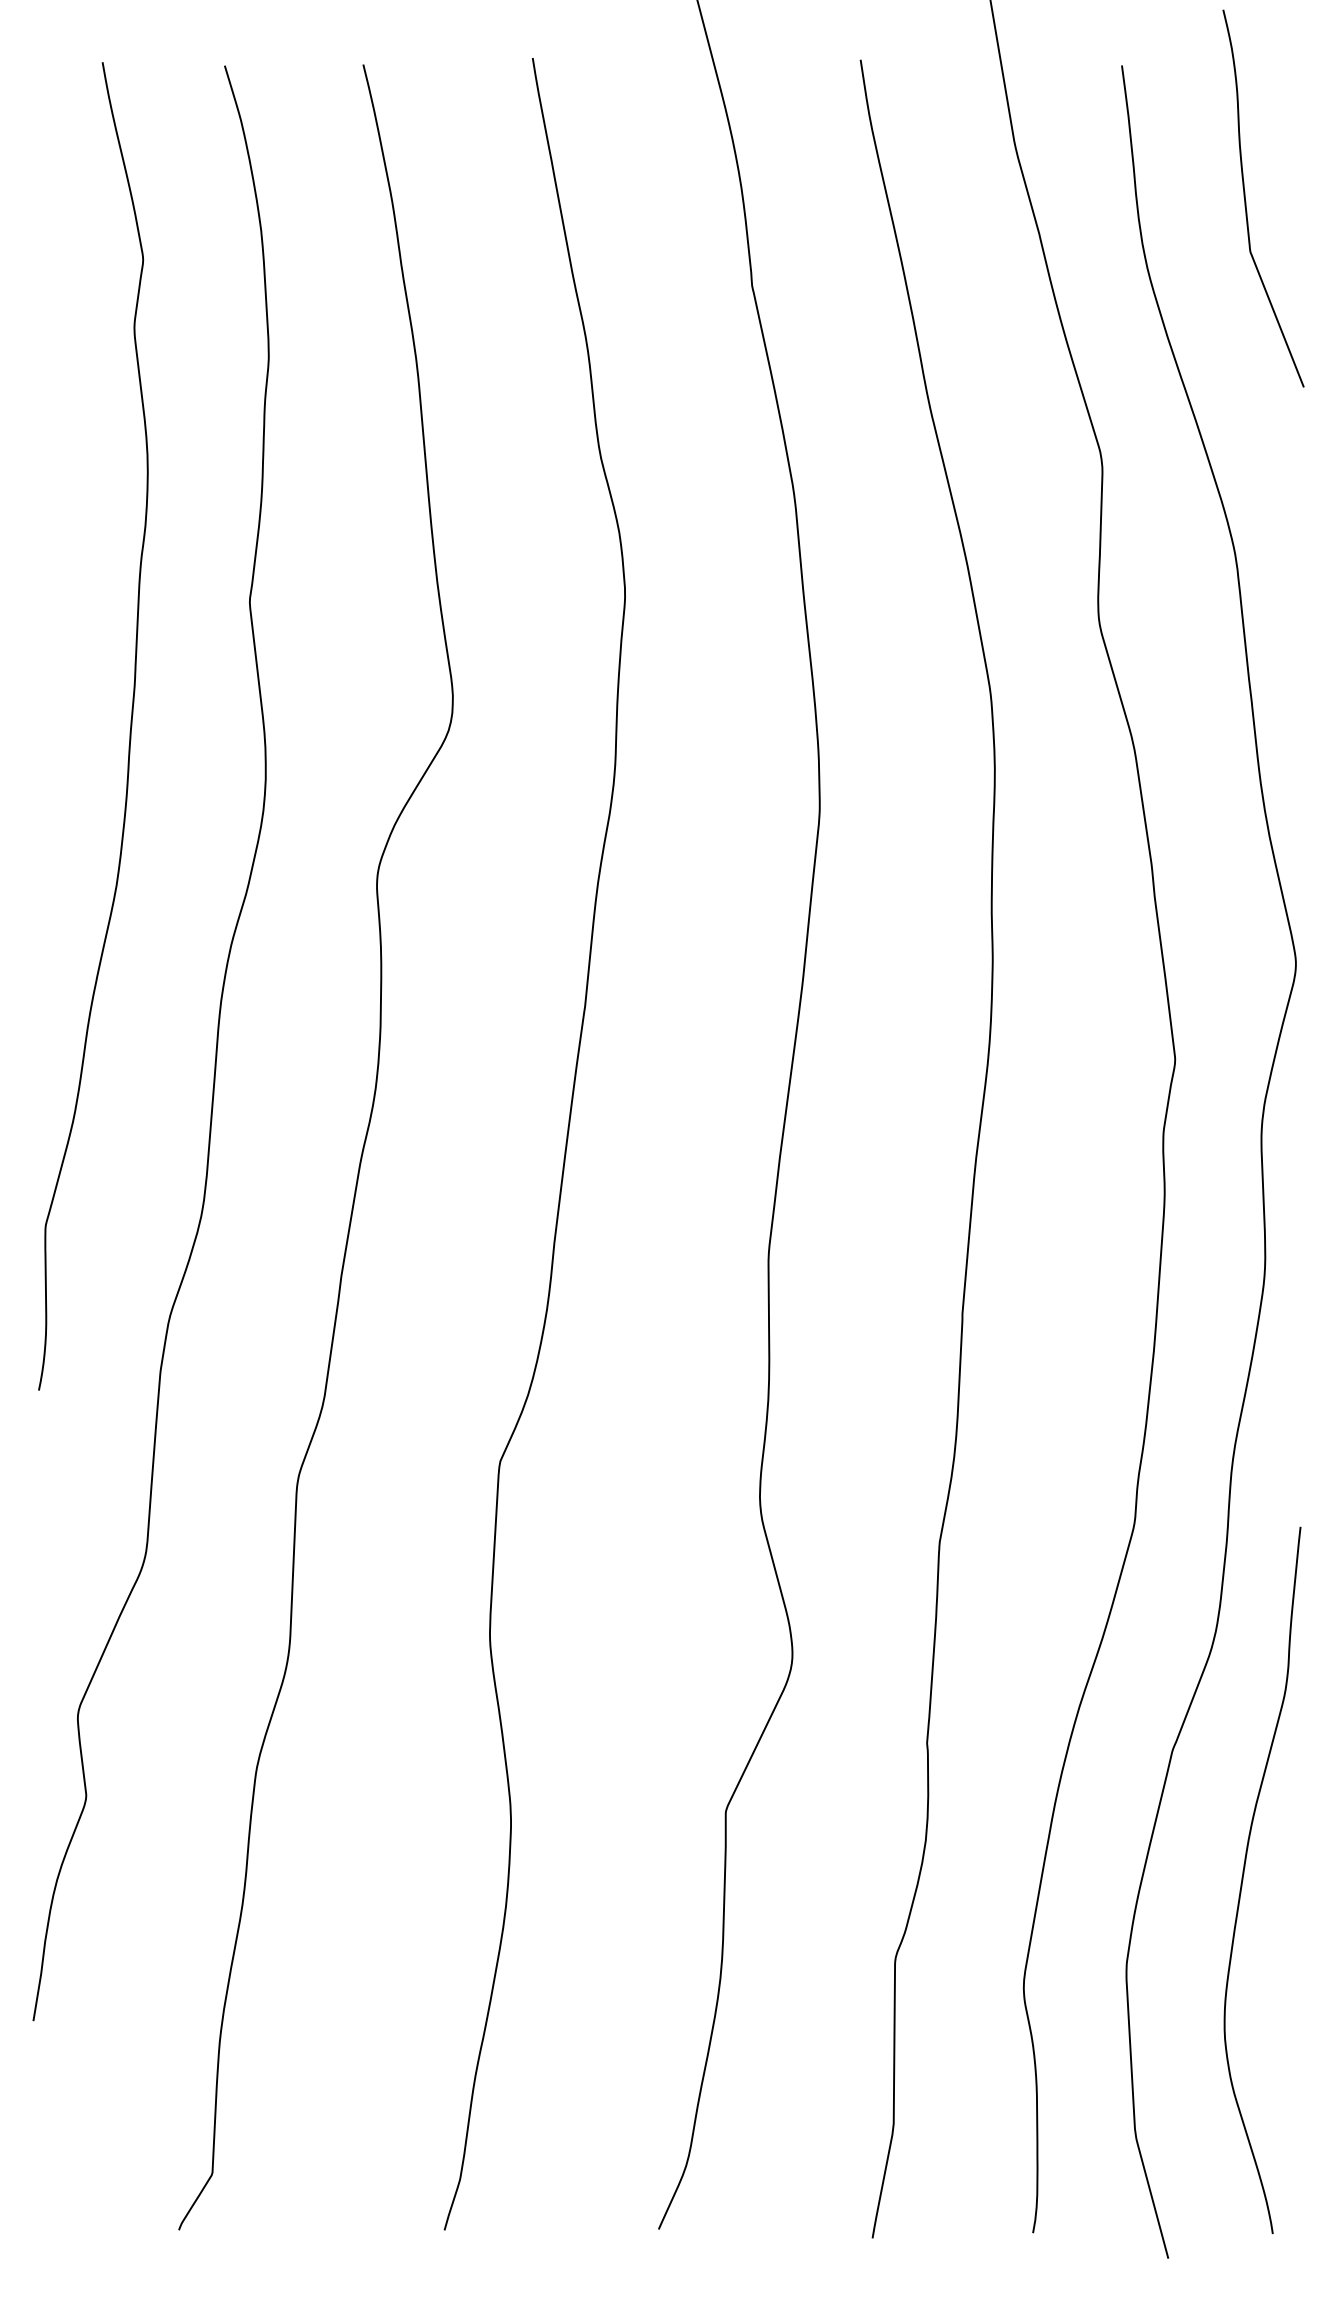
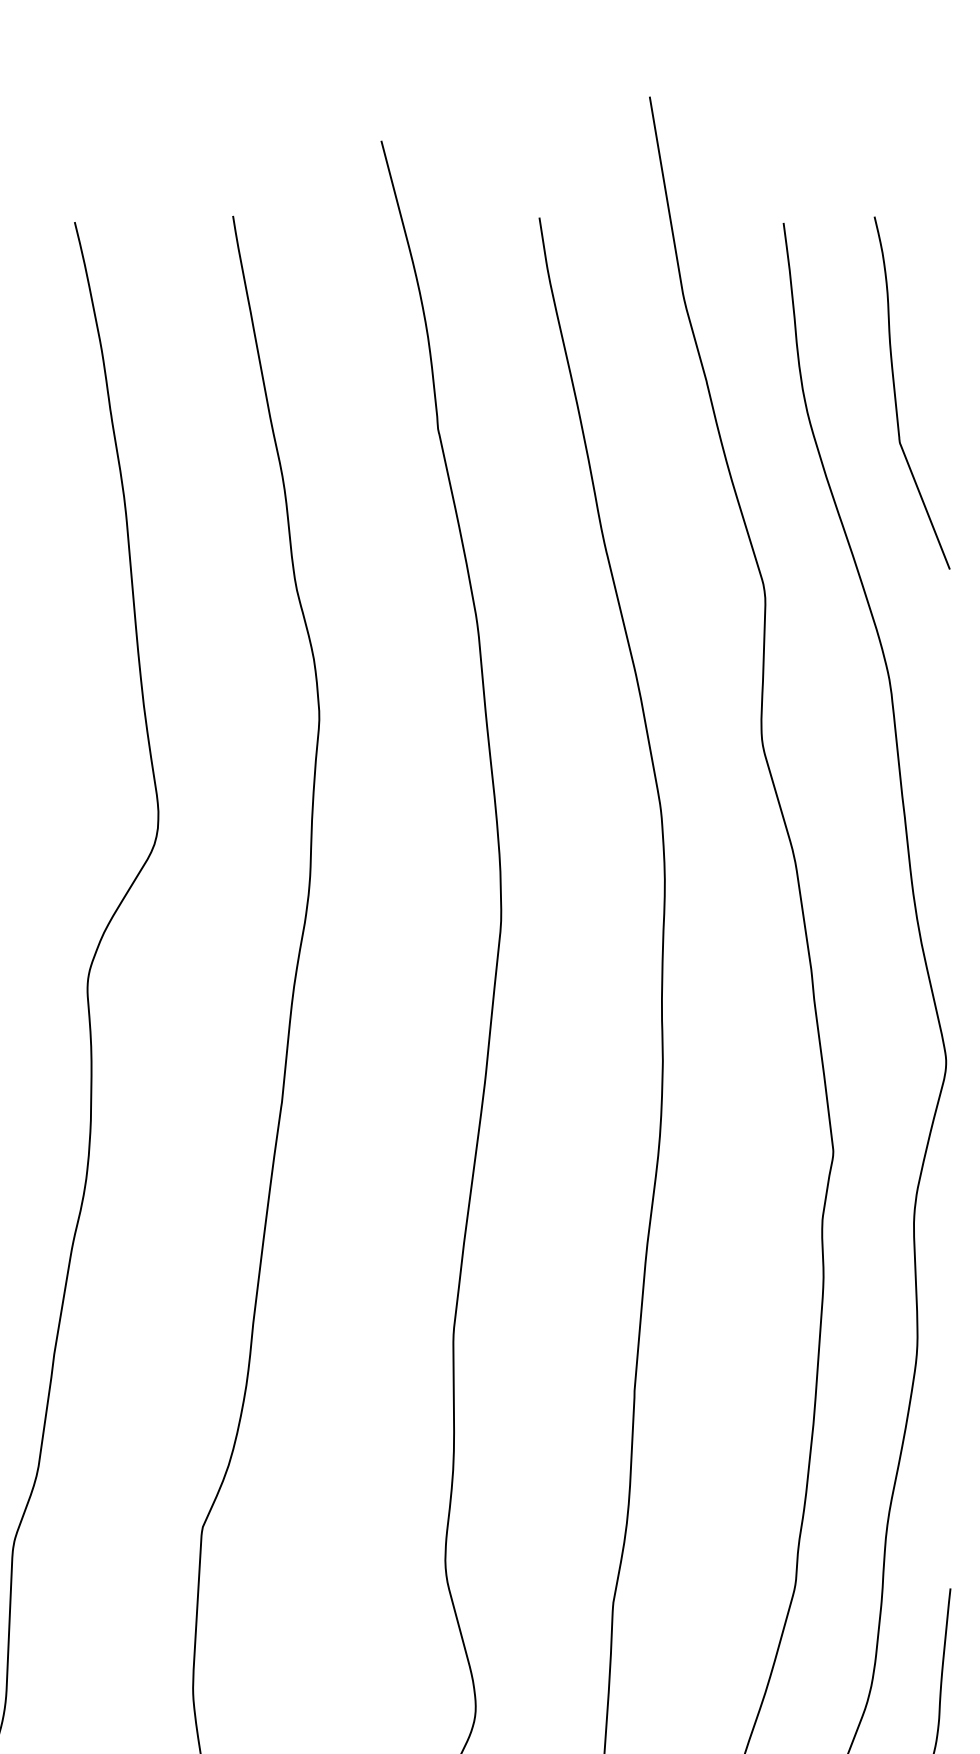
curve: (1246, 201) -> (896, 395), moved

